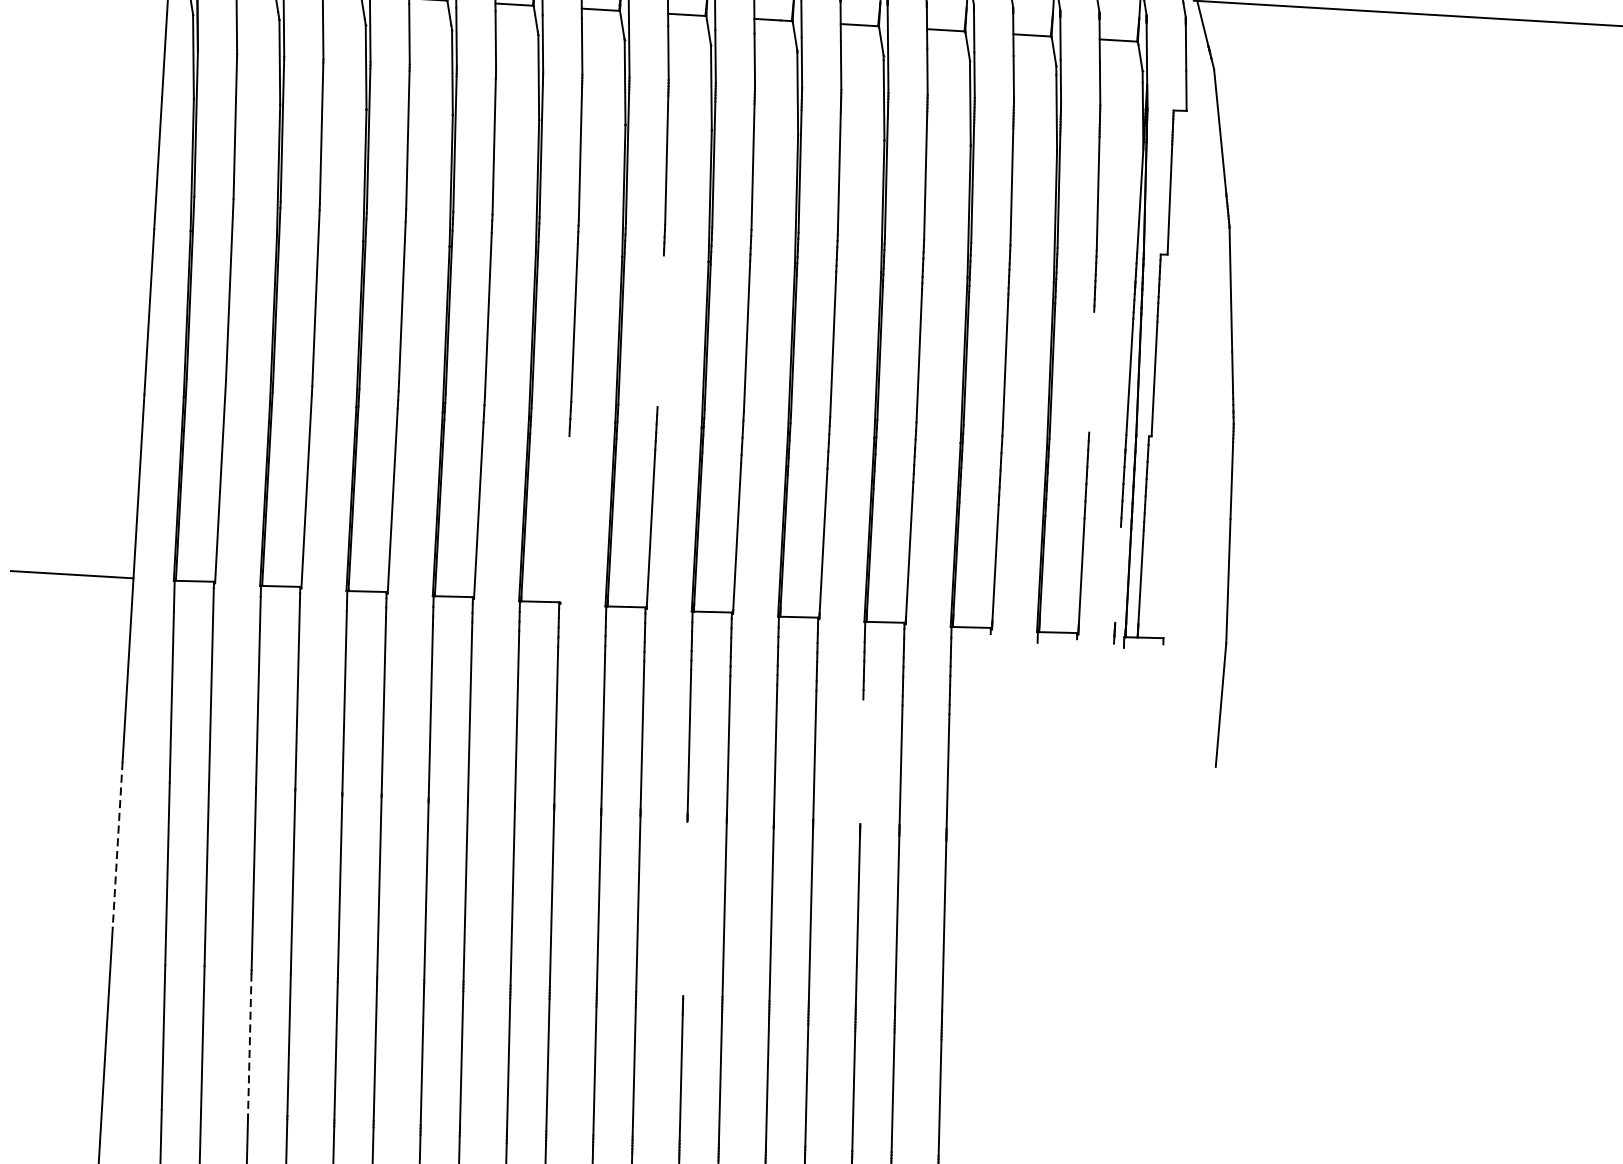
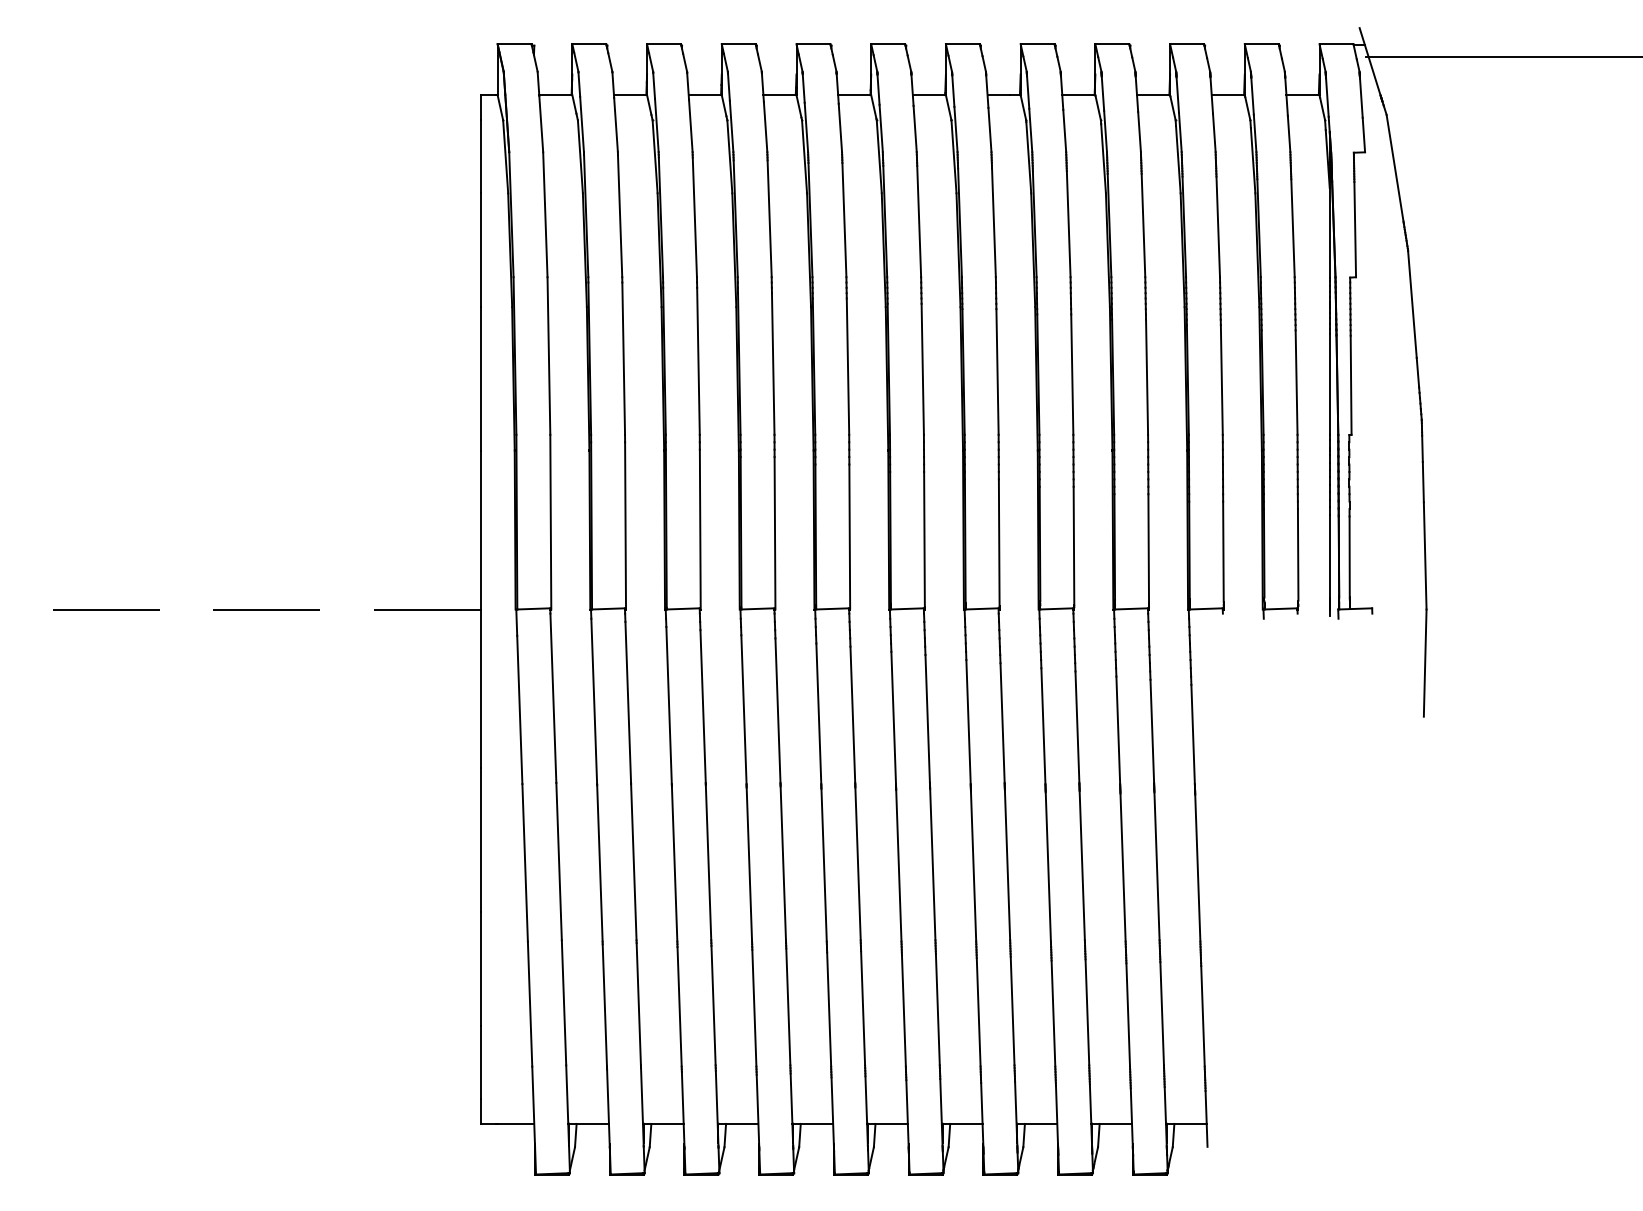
line: (660, 330) -> (922, 368), added
line: (1091, 372) -> (1296, 382), added
line: (564, 519) -> (849, 536), added
line: (1117, 574) -> (1329, 555), added
line: (862, 761) -> (1118, 730), added
line: (117, 845) -> (480, 840), dashed -> solid
line: (685, 909) -> (973, 866), added
line: (249, 1044) -> (604, 1005), dashed -> solid

